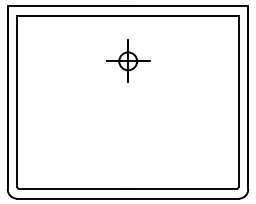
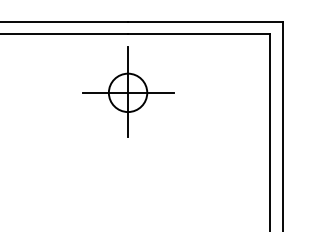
part: (128, 60) -> (128, 91), size x1.67

